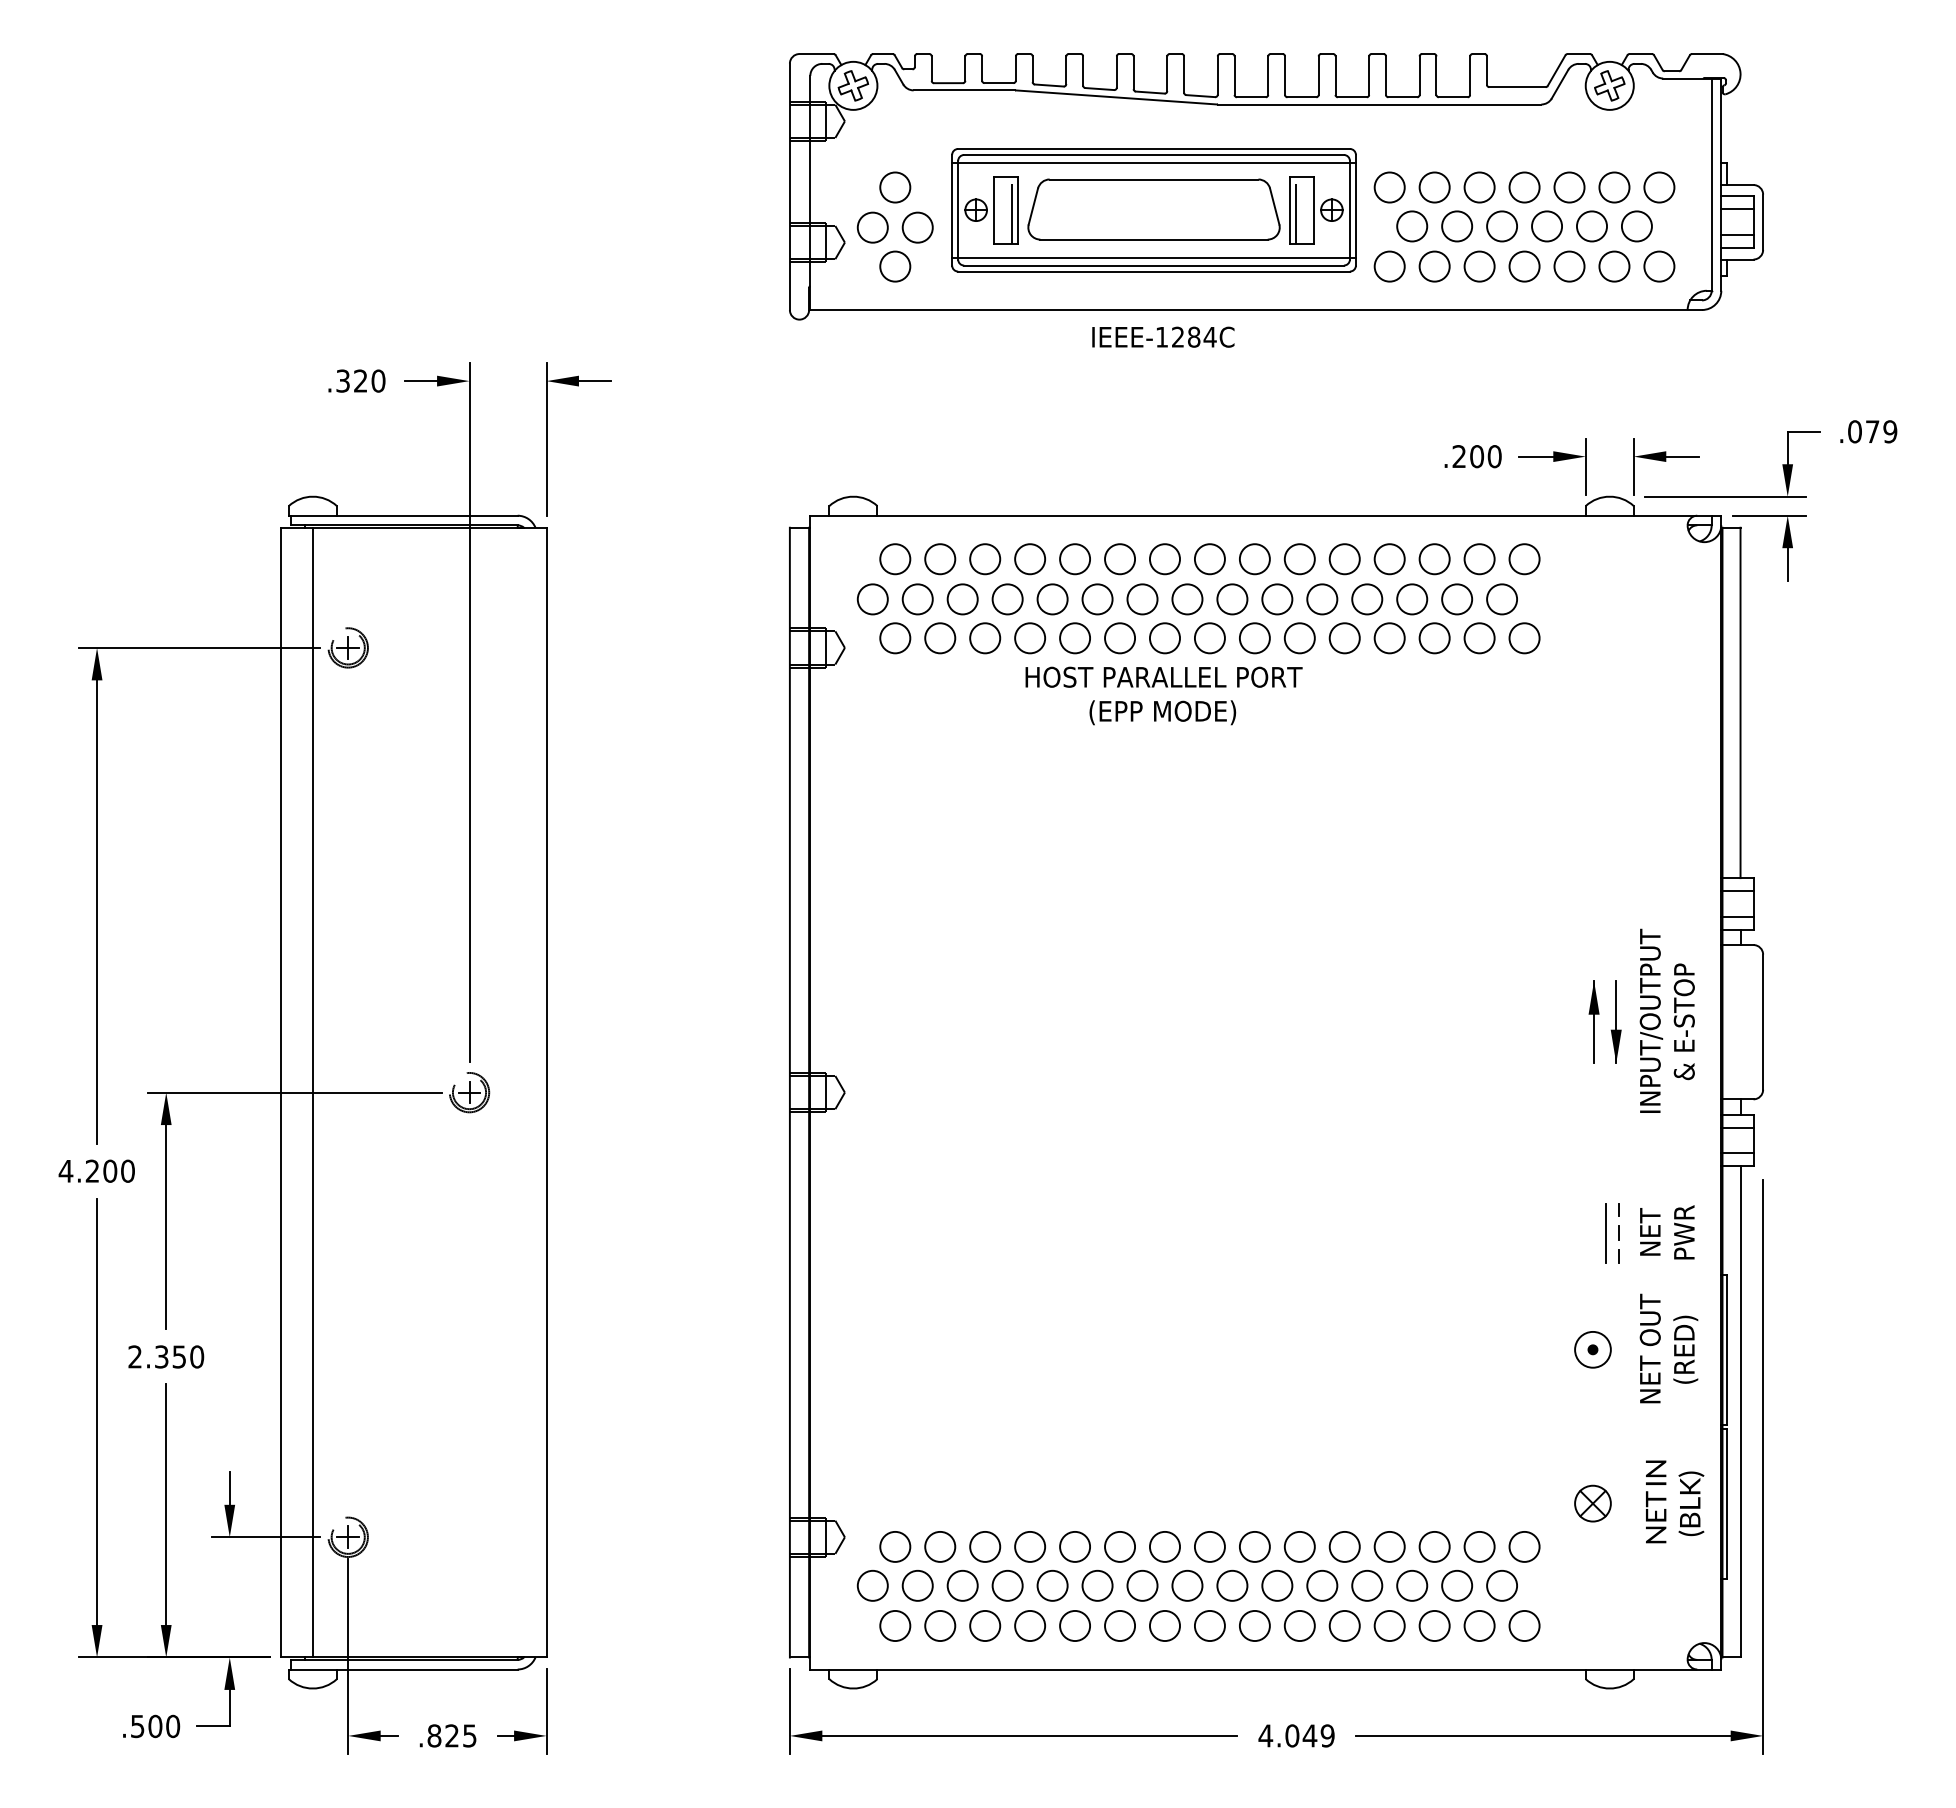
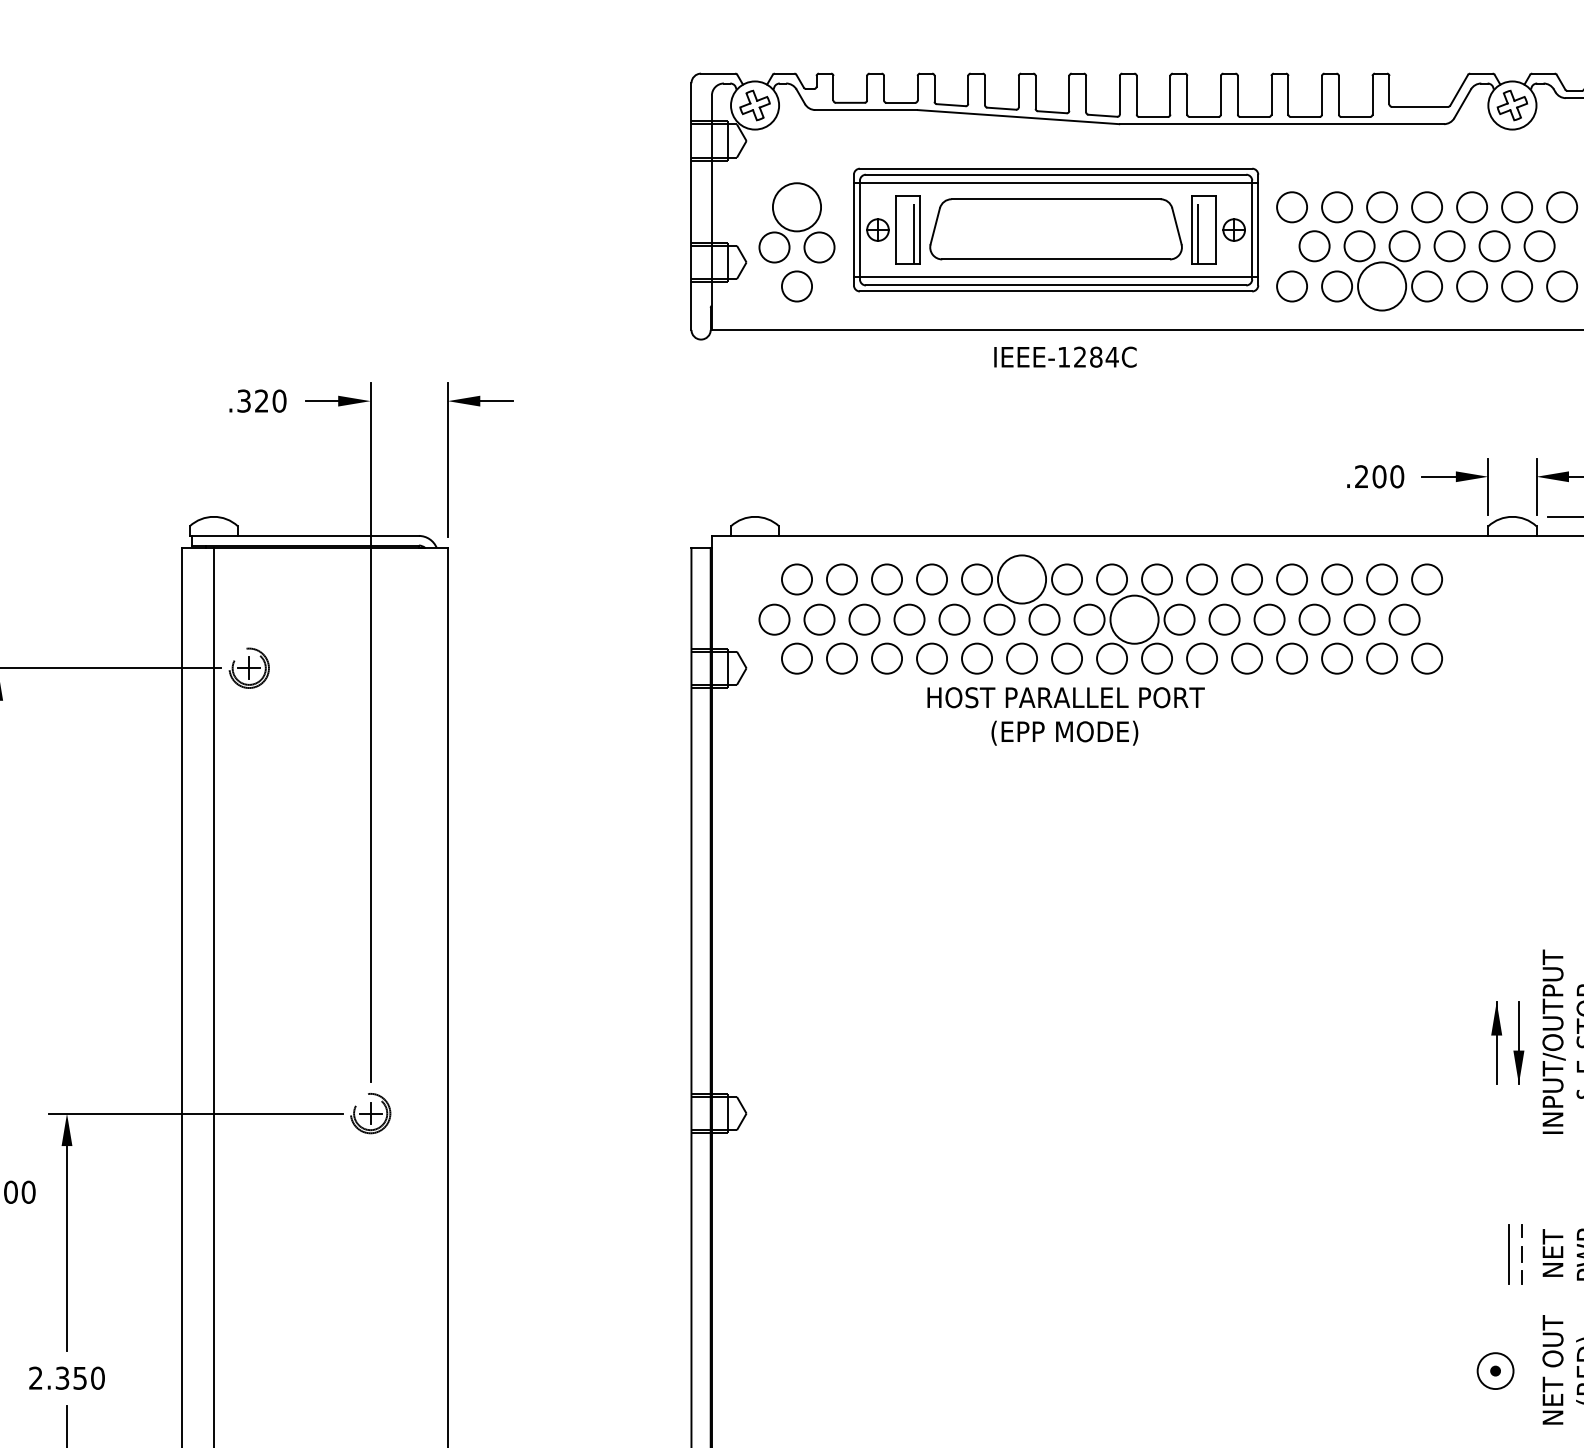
circle: (895, 187) -> (797, 207), size x1.6
circle: (1479, 266) -> (1381, 286), size x1.6
circle: (1120, 559) -> (1022, 579), size x1.6
circle: (1232, 599) -> (1134, 619), size x1.6

